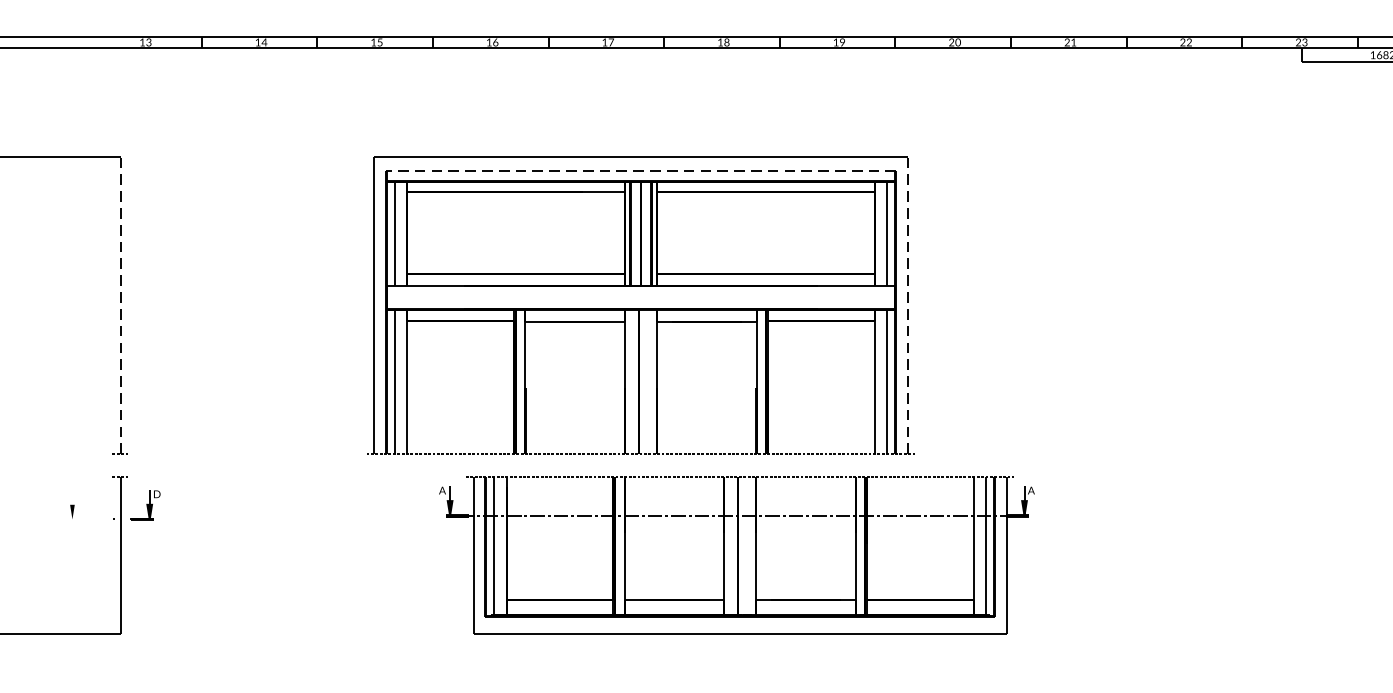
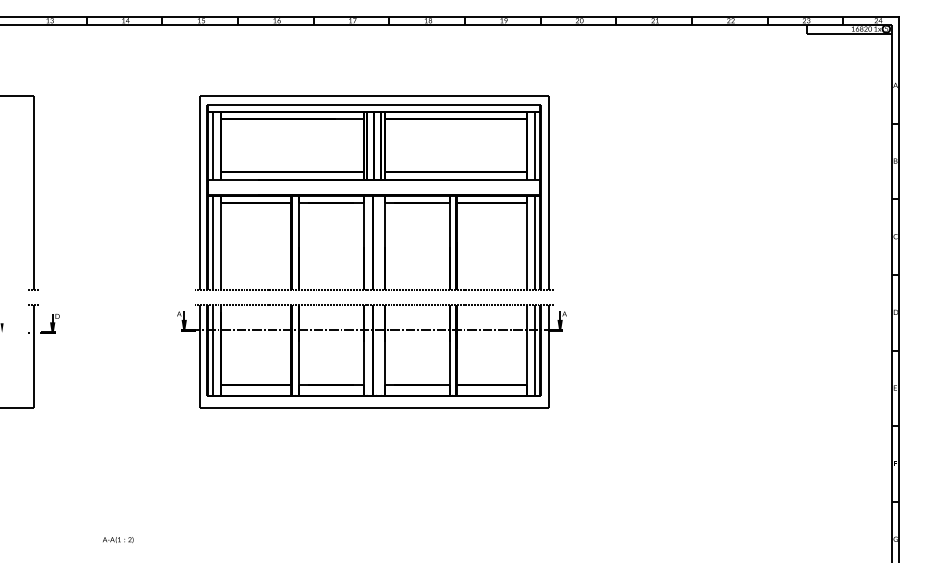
line: (641, 170) -> (374, 104), dashed -> solid
line: (120, 304) -> (33, 192), dashed -> solid
line: (907, 304) -> (548, 192), dashed -> solid
part: (736, 555) -> (371, 356), moved

